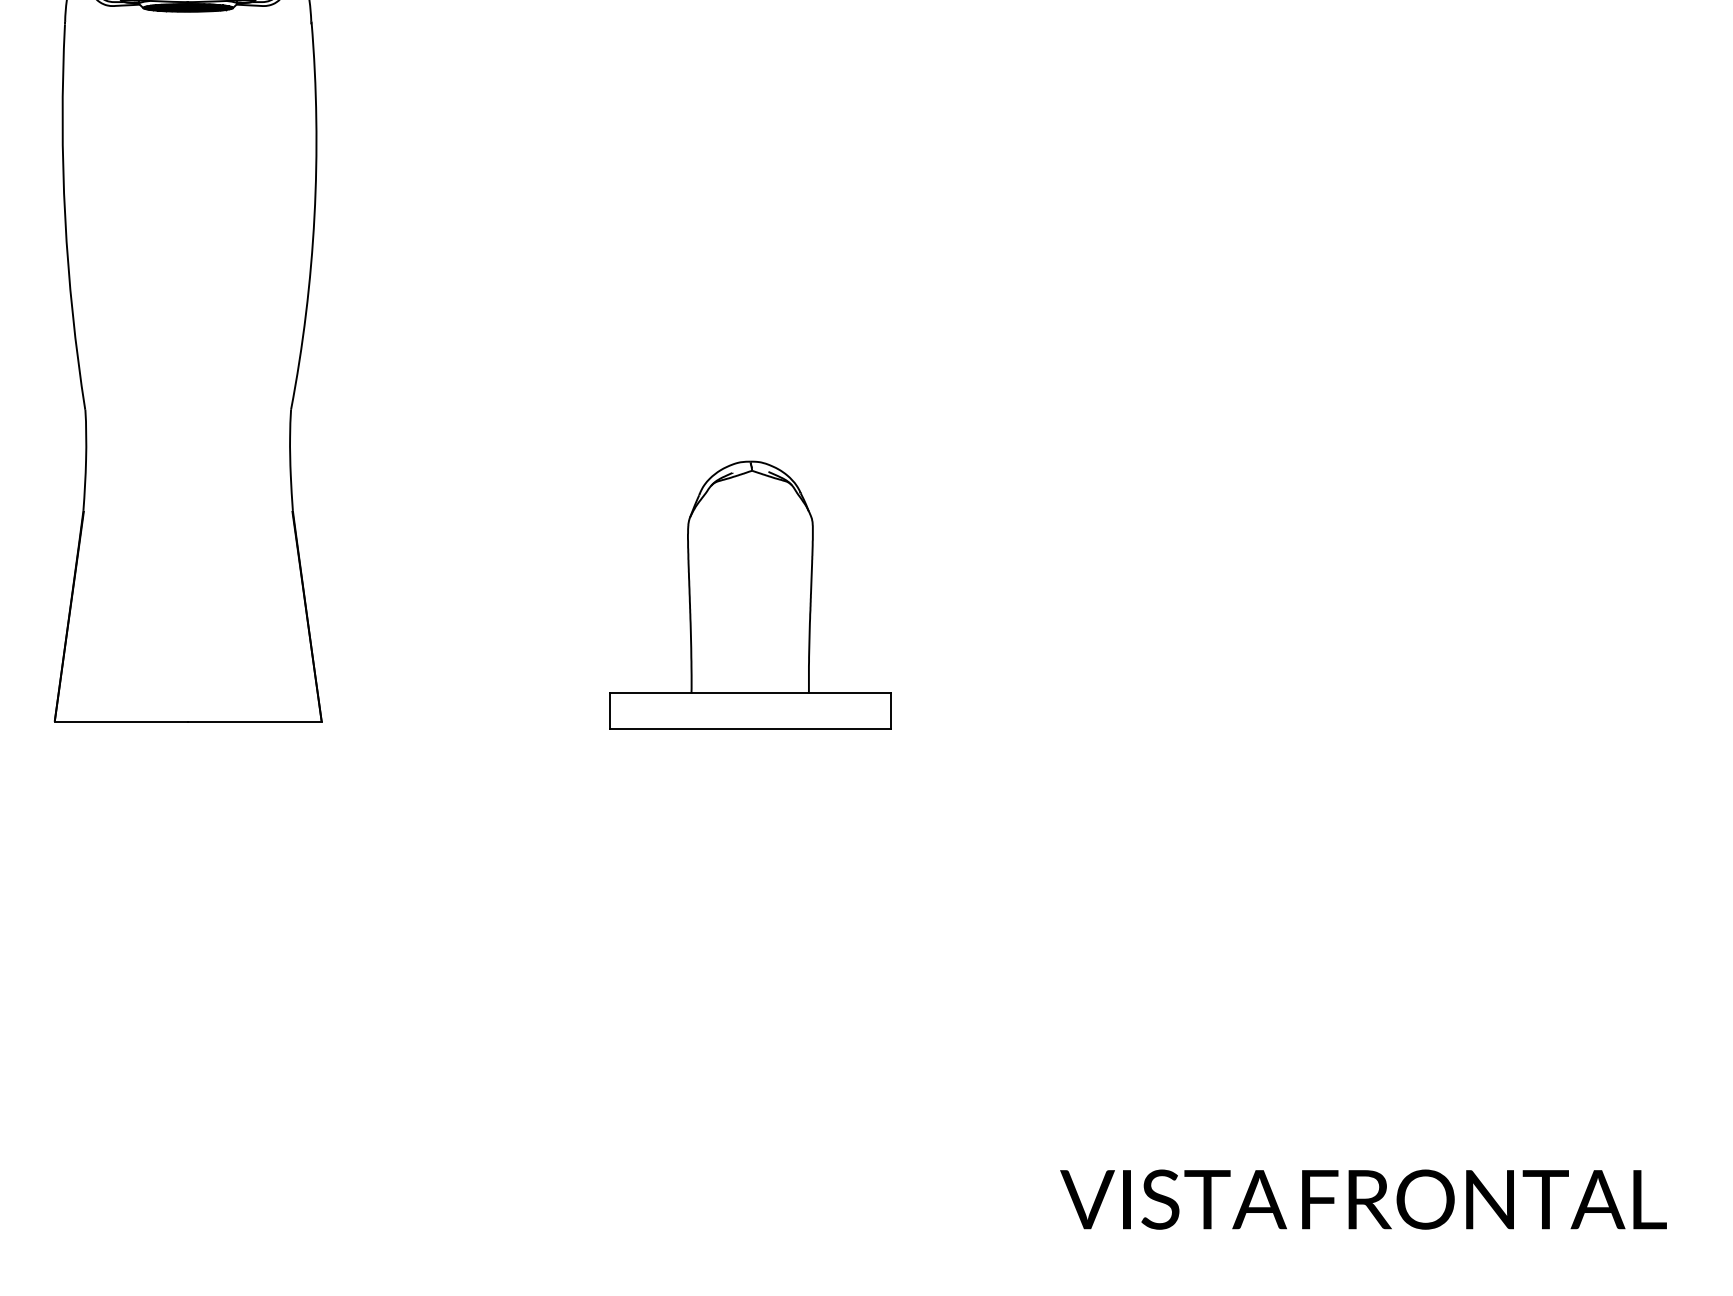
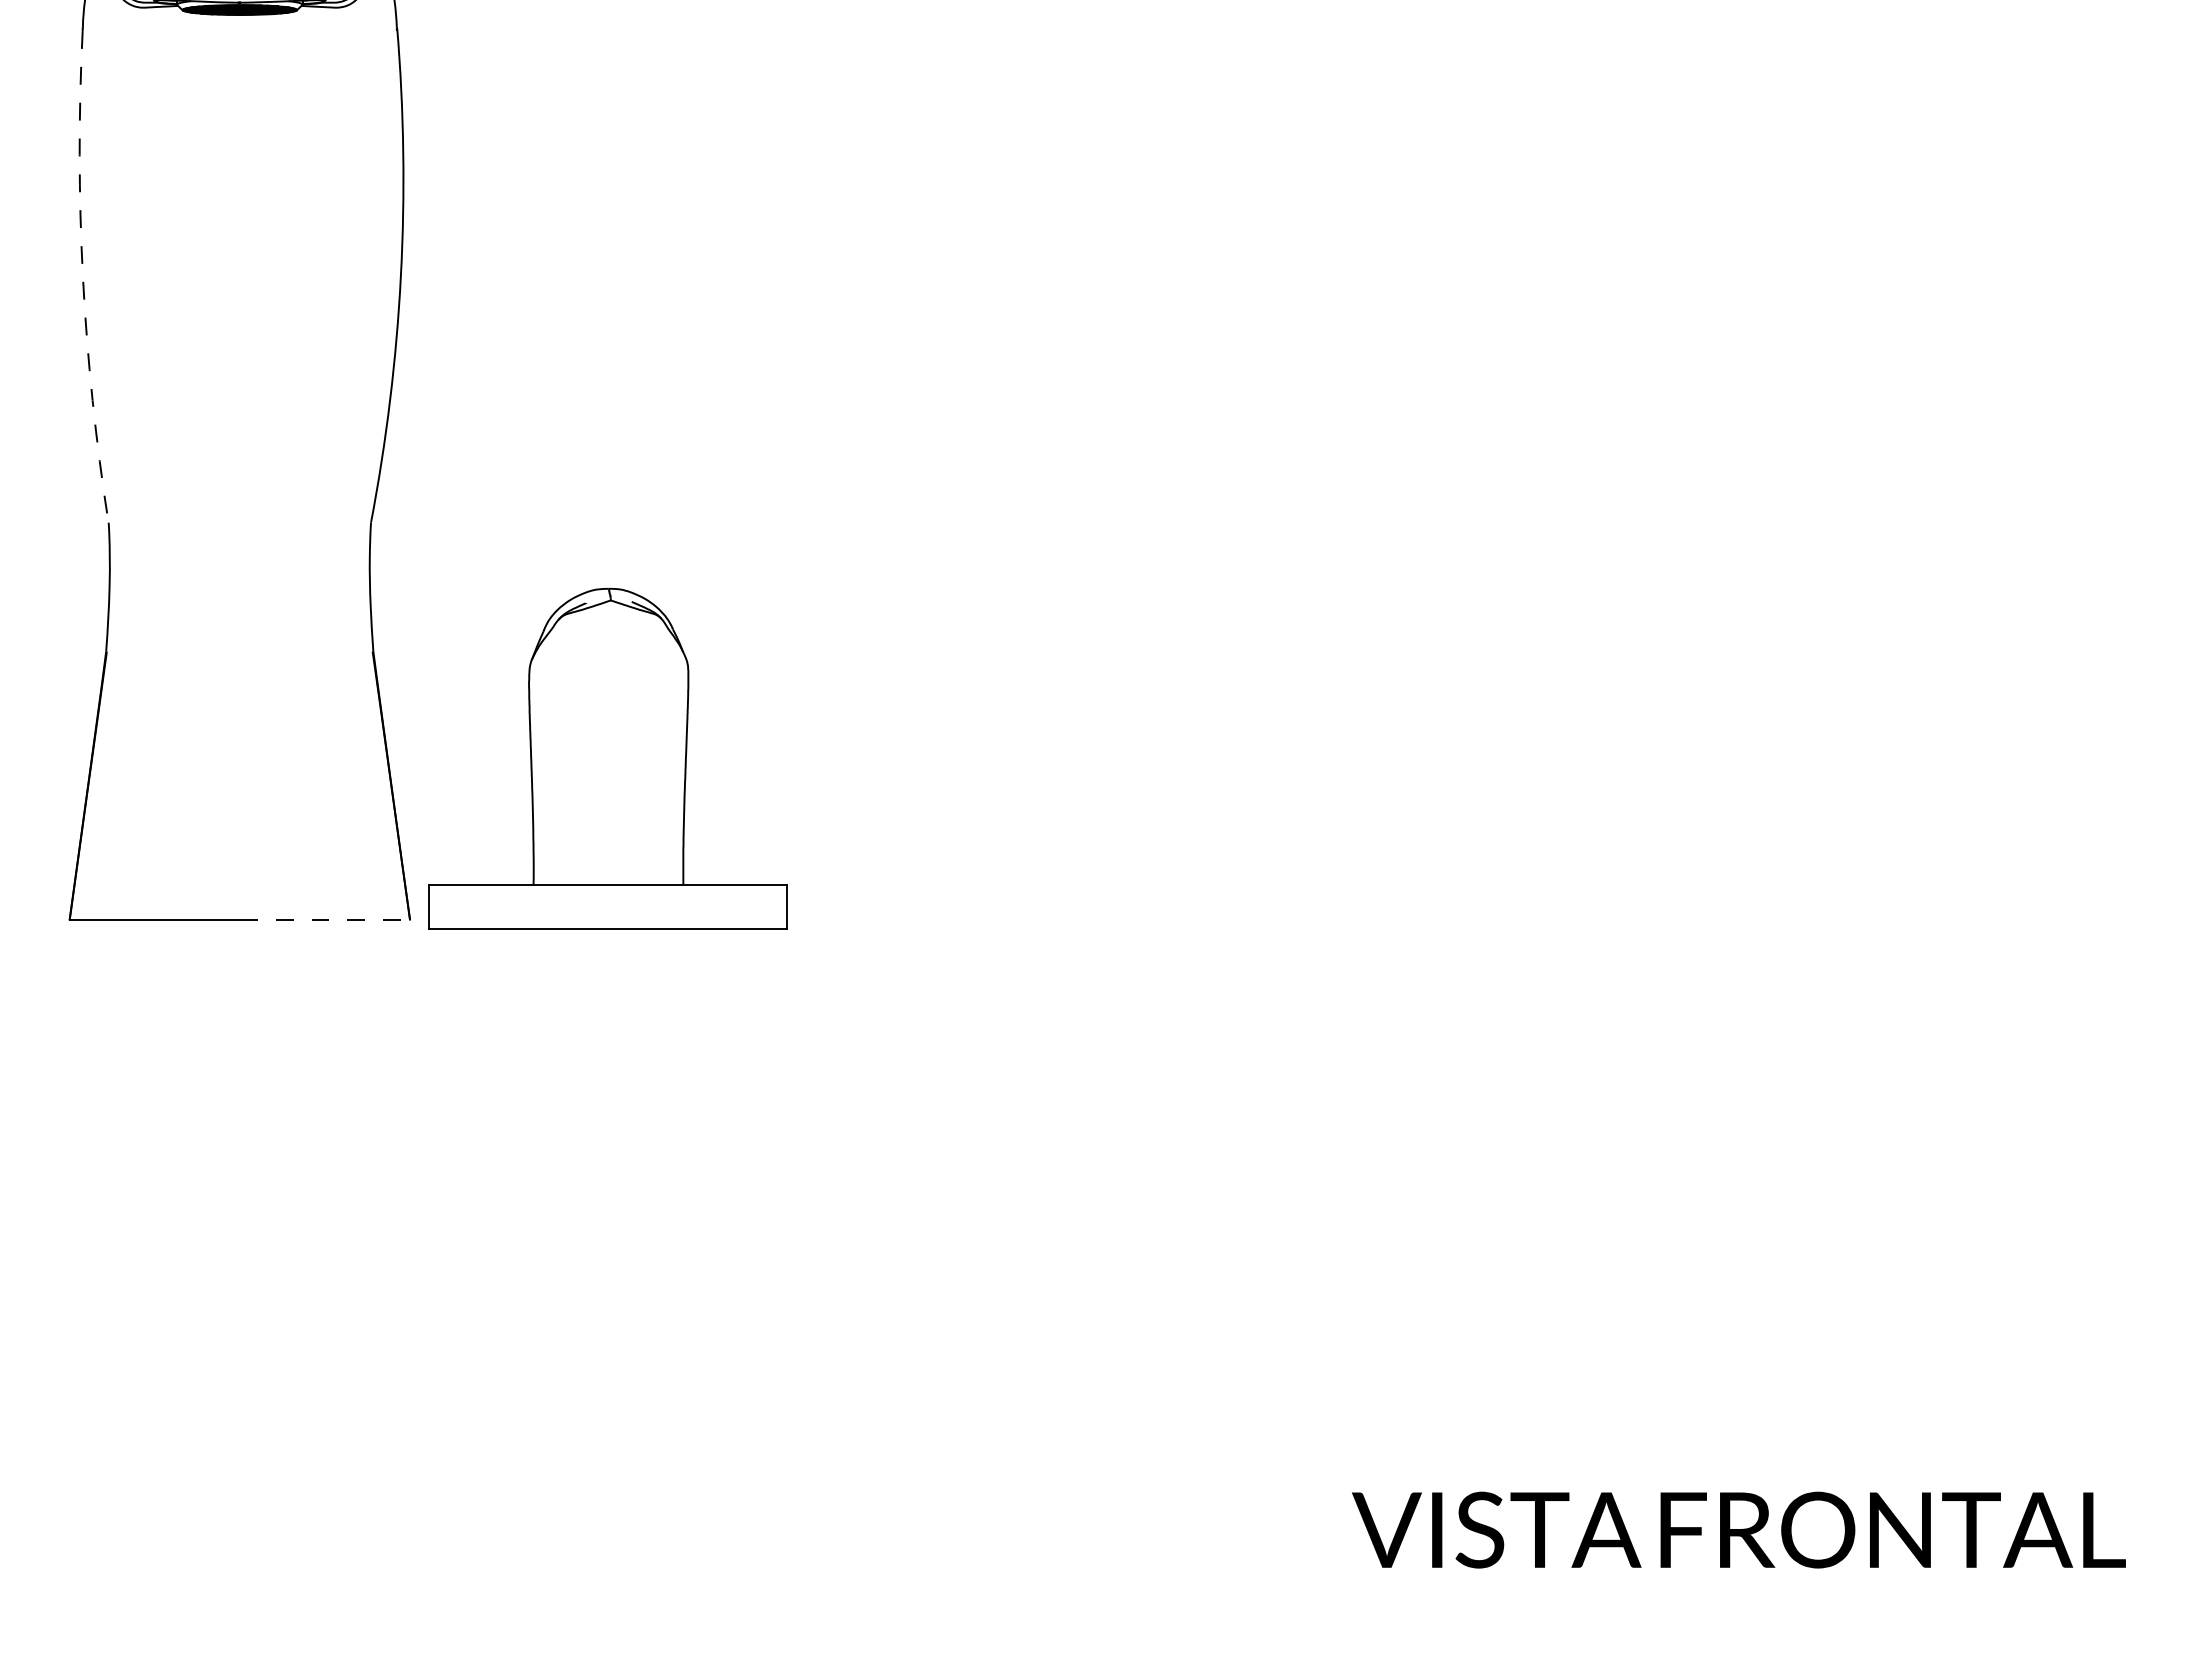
arc: (65, 217) -> (83, 277), solid -> dashed
part: (750, 594) -> (608, 758), moved
line: (254, 721) -> (324, 920), solid -> dashed

